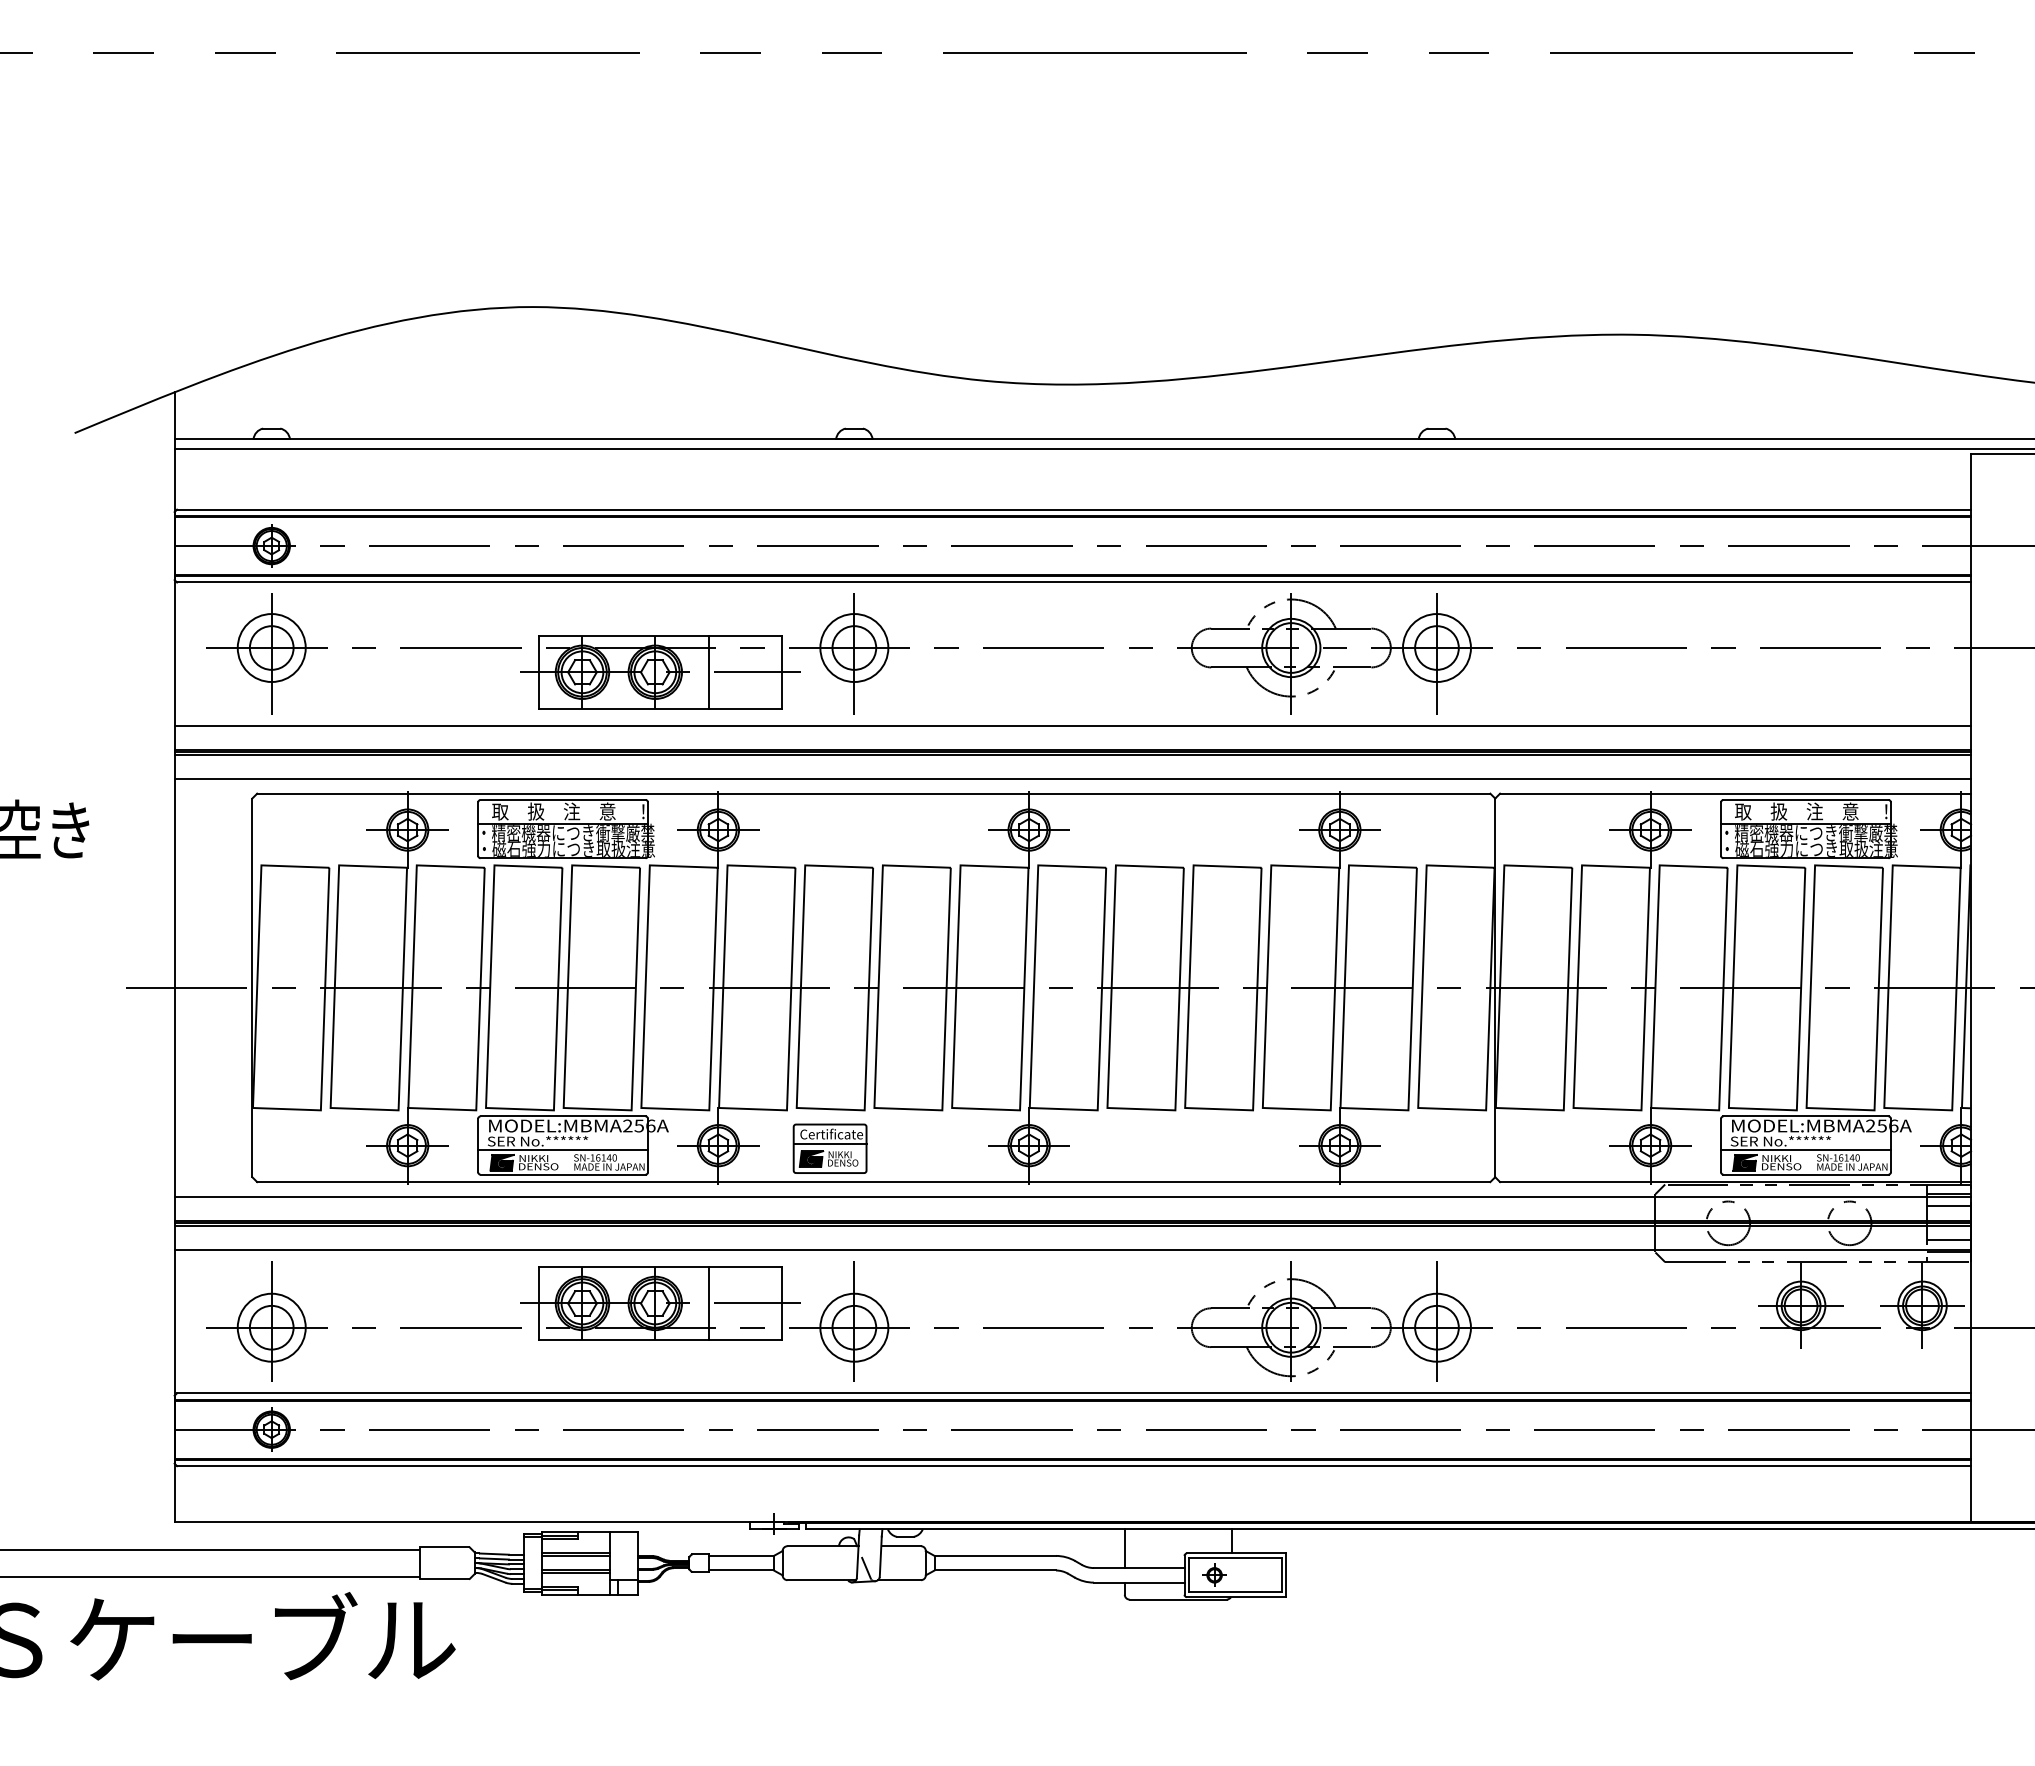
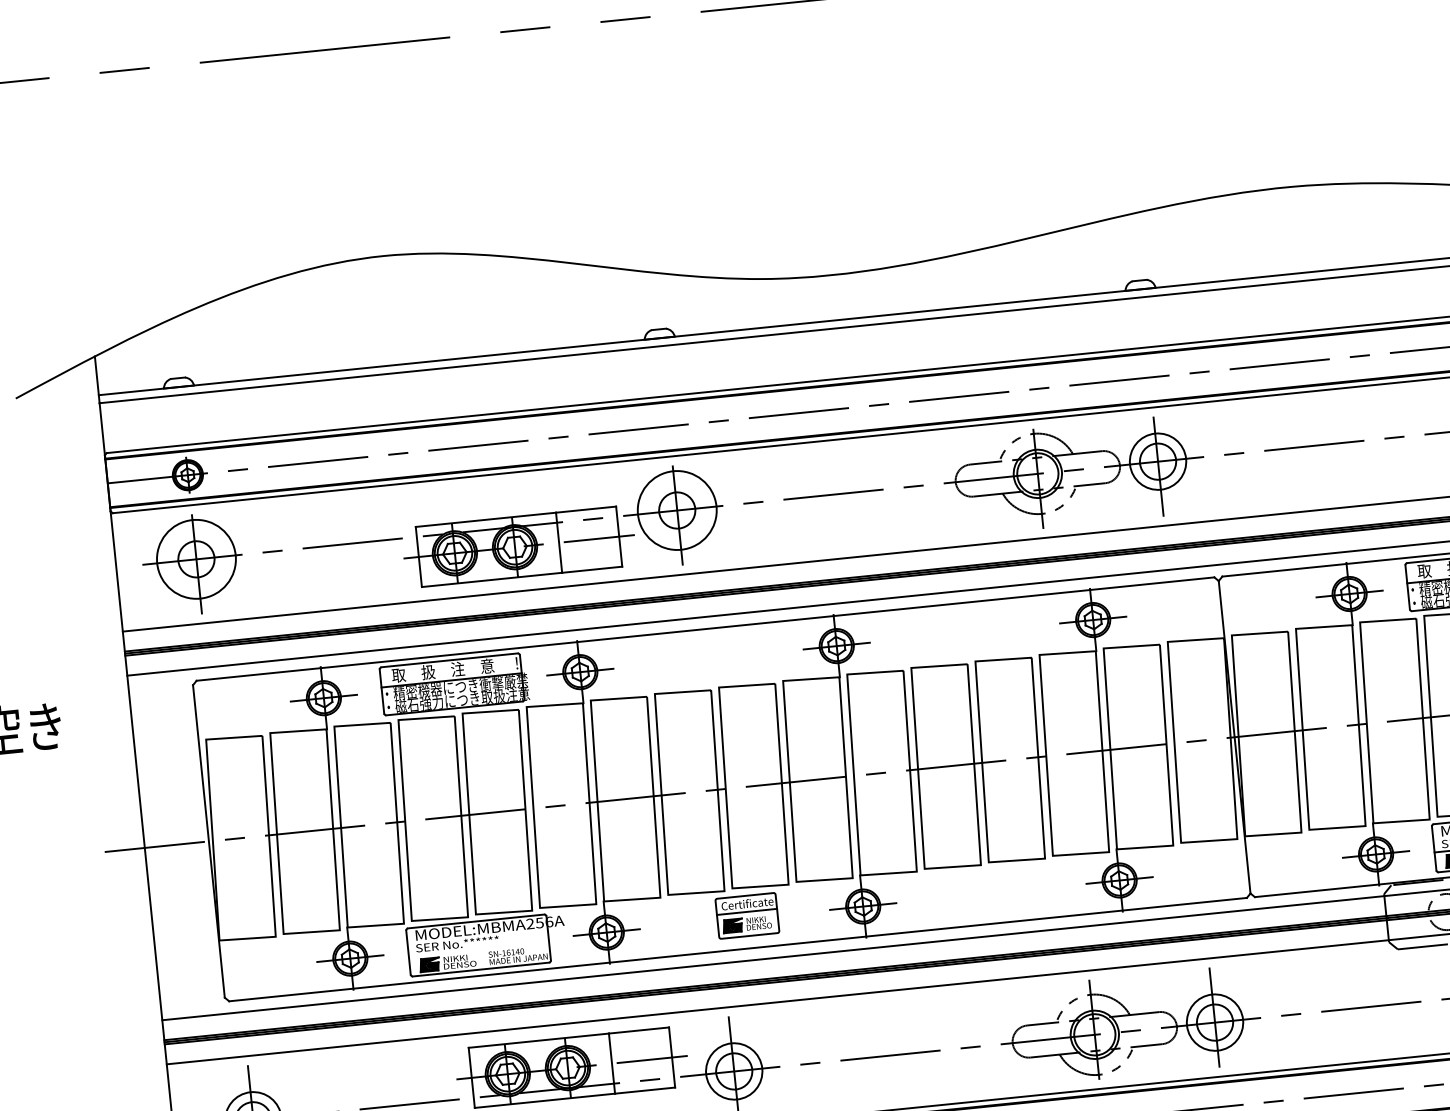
circle: (271, 648) -> (196, 559), size x1.4
circle: (854, 648) -> (677, 510), size x1.4
part: (829, 1148) -> (746, 915), moved
line: (563, 1150) -> (479, 949), removed

